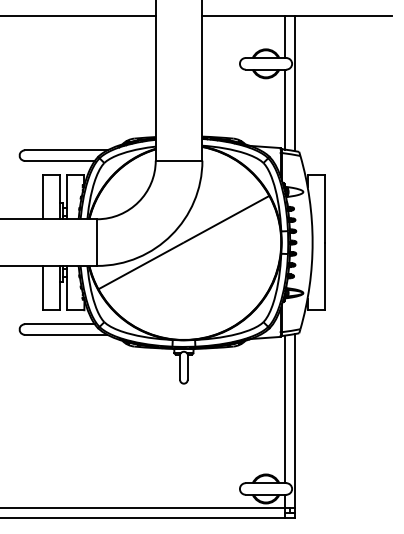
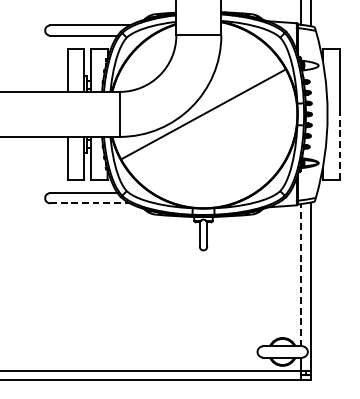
line: (324, 276) -> (339, 147), solid -> dashed
line: (66, 334) -> (90, 203), solid -> dashed
line: (285, 409) -> (301, 275), solid -> dashed

